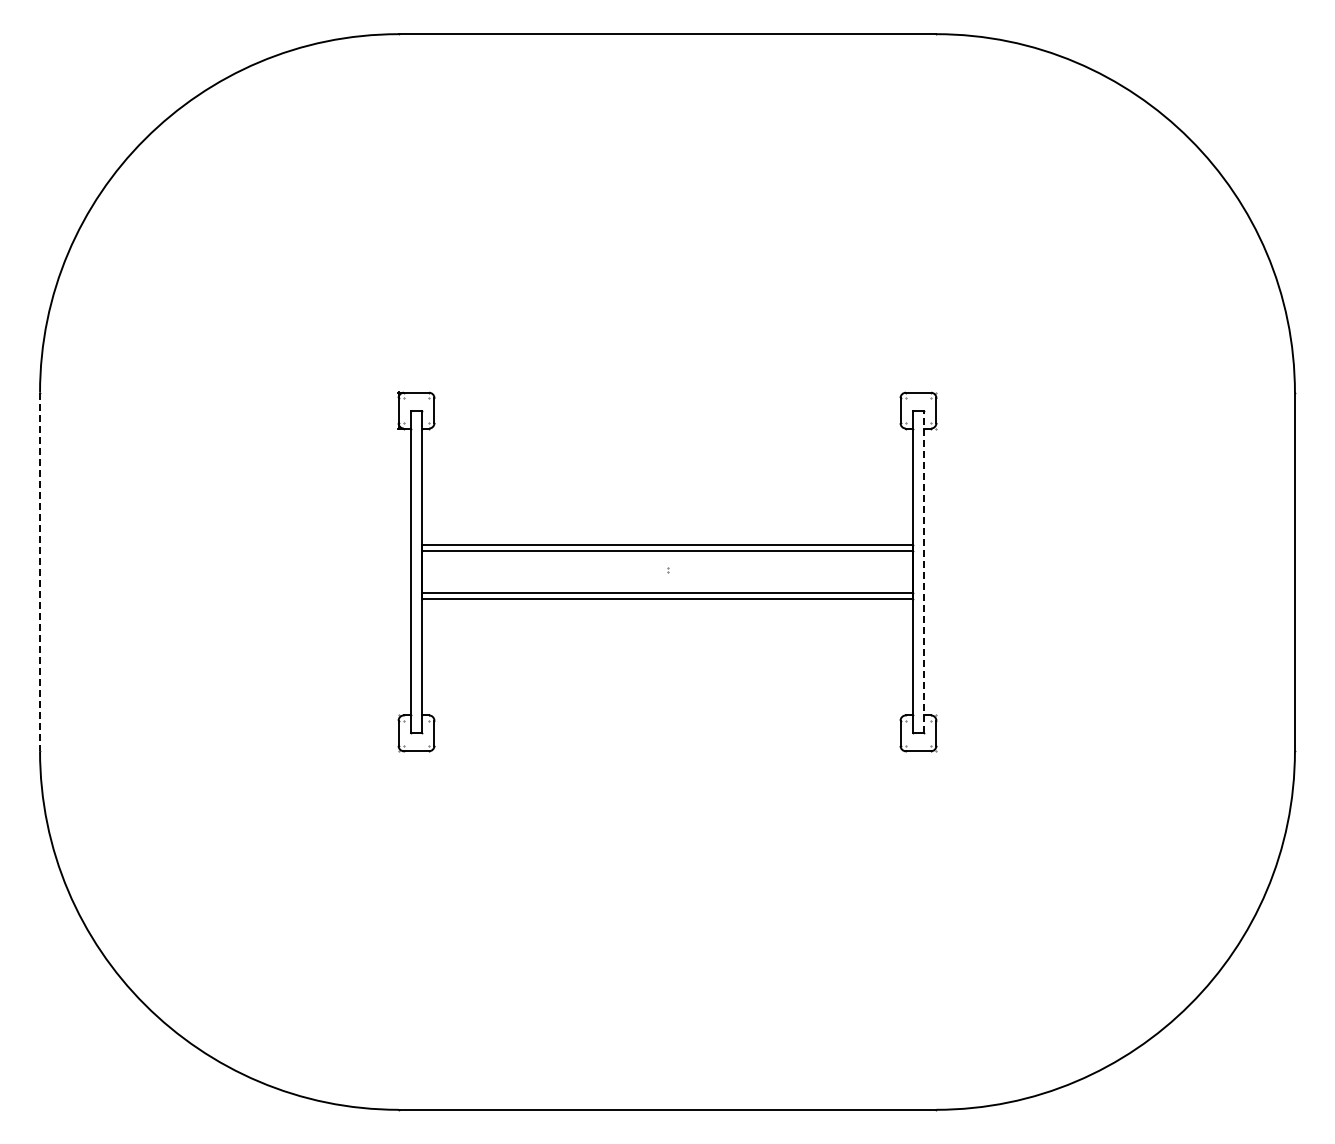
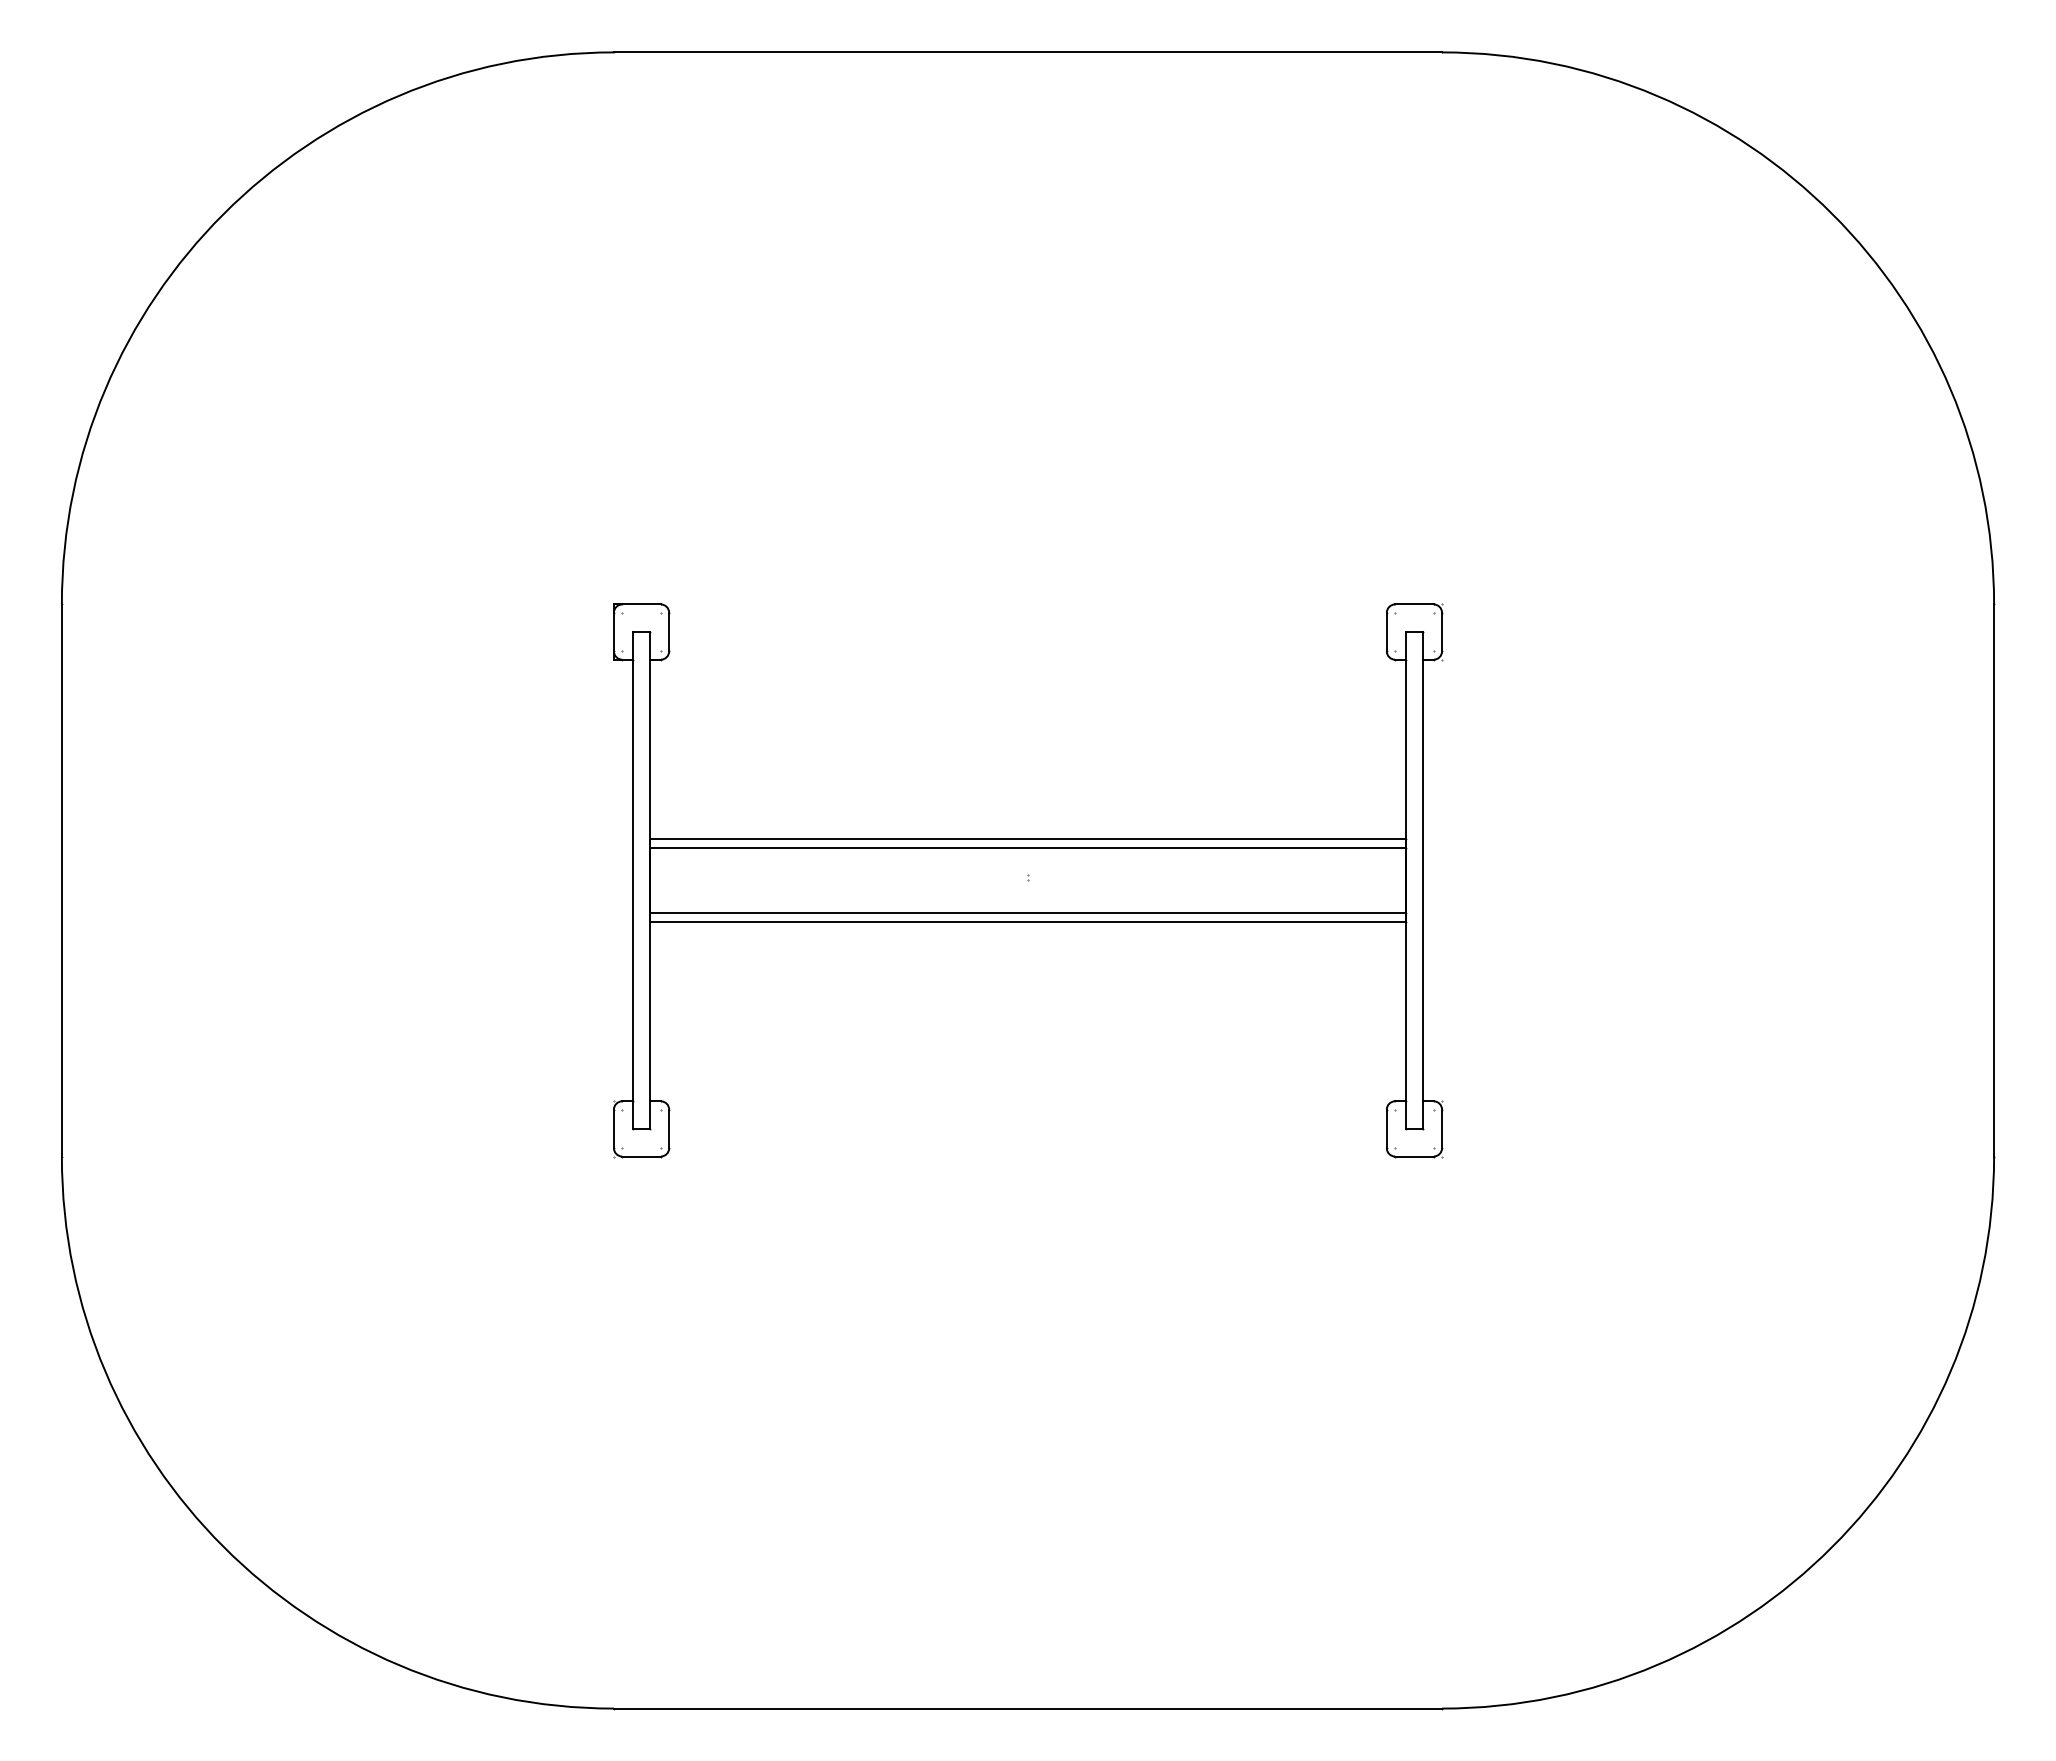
line: (923, 571) -> (1422, 879), dashed -> solid
line: (40, 572) -> (62, 881), dashed -> solid

